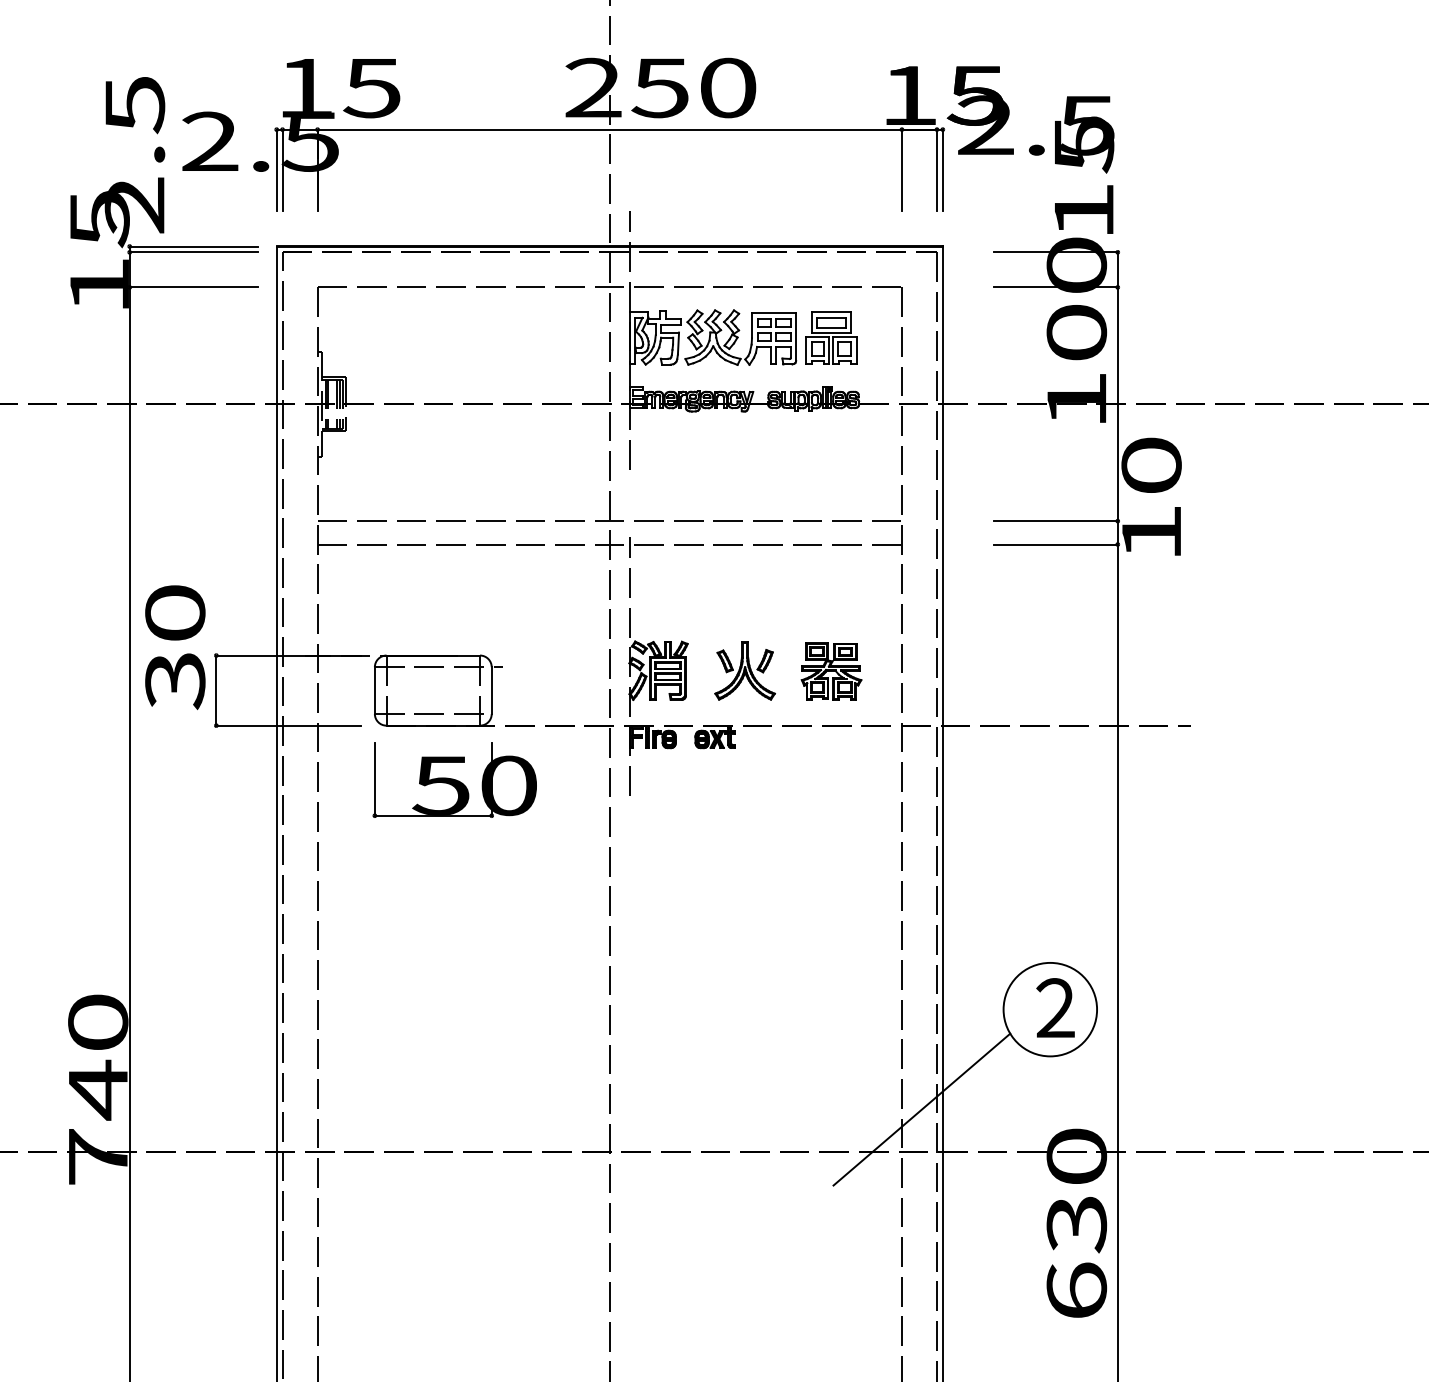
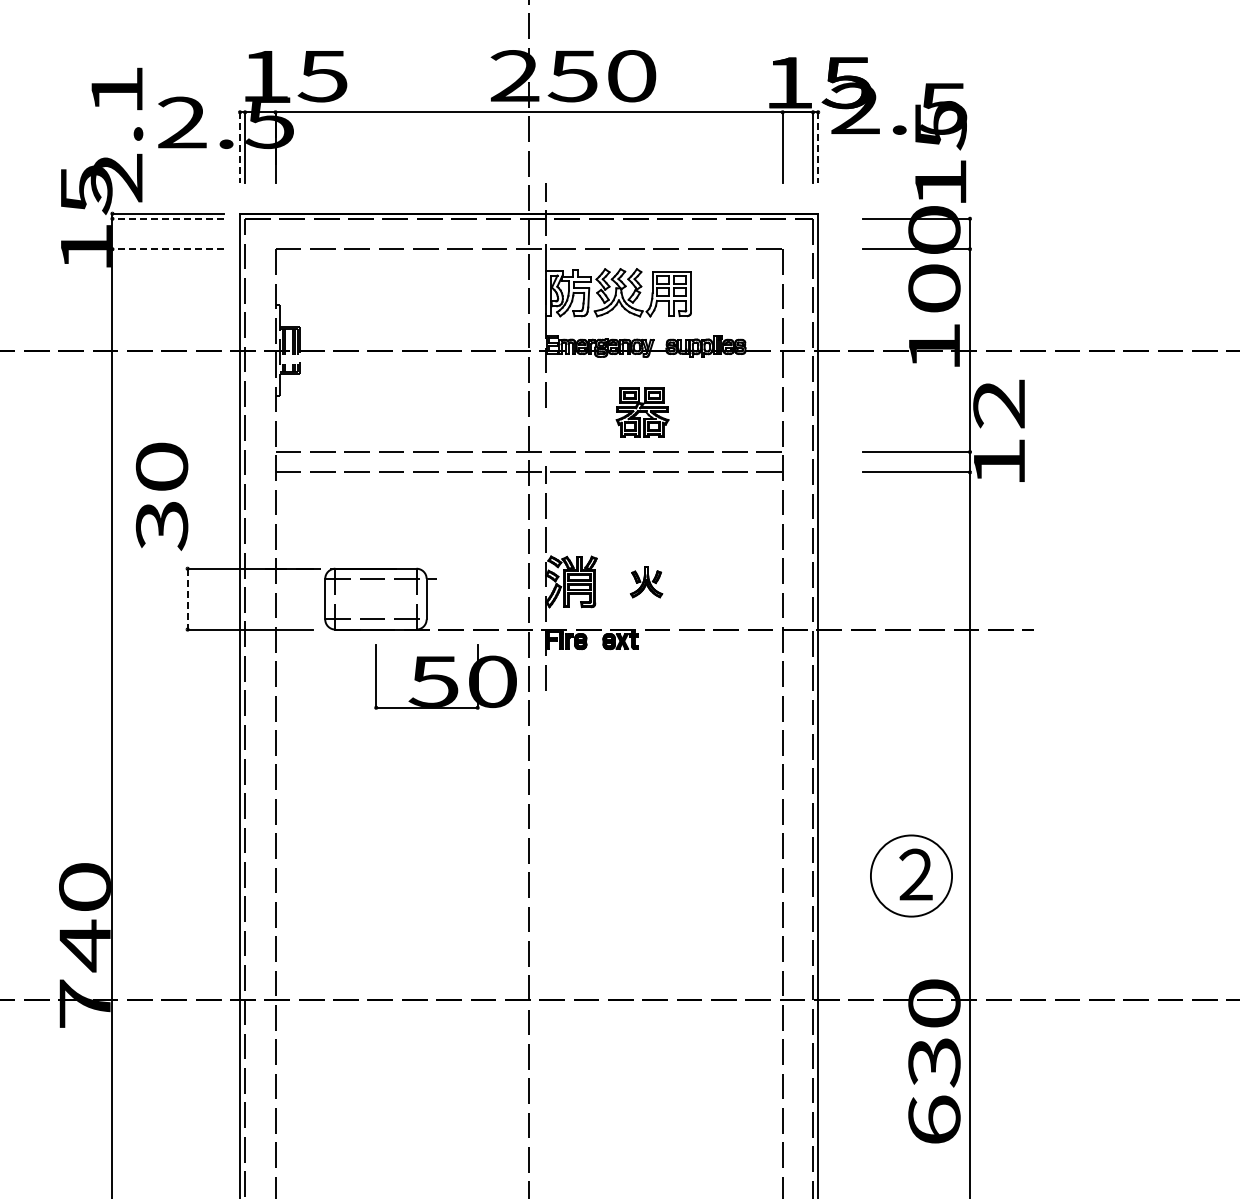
text: (135, 105) -> (117, 91), 2.5 -> 2.1
line: (277, 170) -> (240, 147), solid -> dashed
line: (943, 170) -> (818, 147), solid -> dashed
line: (194, 252) -> (168, 218), solid -> dashed
line: (194, 287) -> (168, 249), solid -> dashed
part: (831, 338) -> (721, 293), removed
text: (1151, 465) -> (999, 403), 10 -> 12
text: (174, 647) -> (161, 496), moved
part: (745, 671) -> (646, 582), size x0.6
part: (831, 671) -> (642, 412), moved
line: (216, 691) -> (187, 599), solid -> dashed
part: (454, 779) -> (445, 676), moved
line: (921, 1109) -> (799, 962), removed

